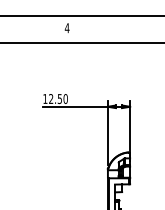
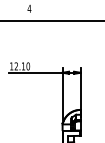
text: (59, 99) -> (23, 66), 12.50 -> 12.10

